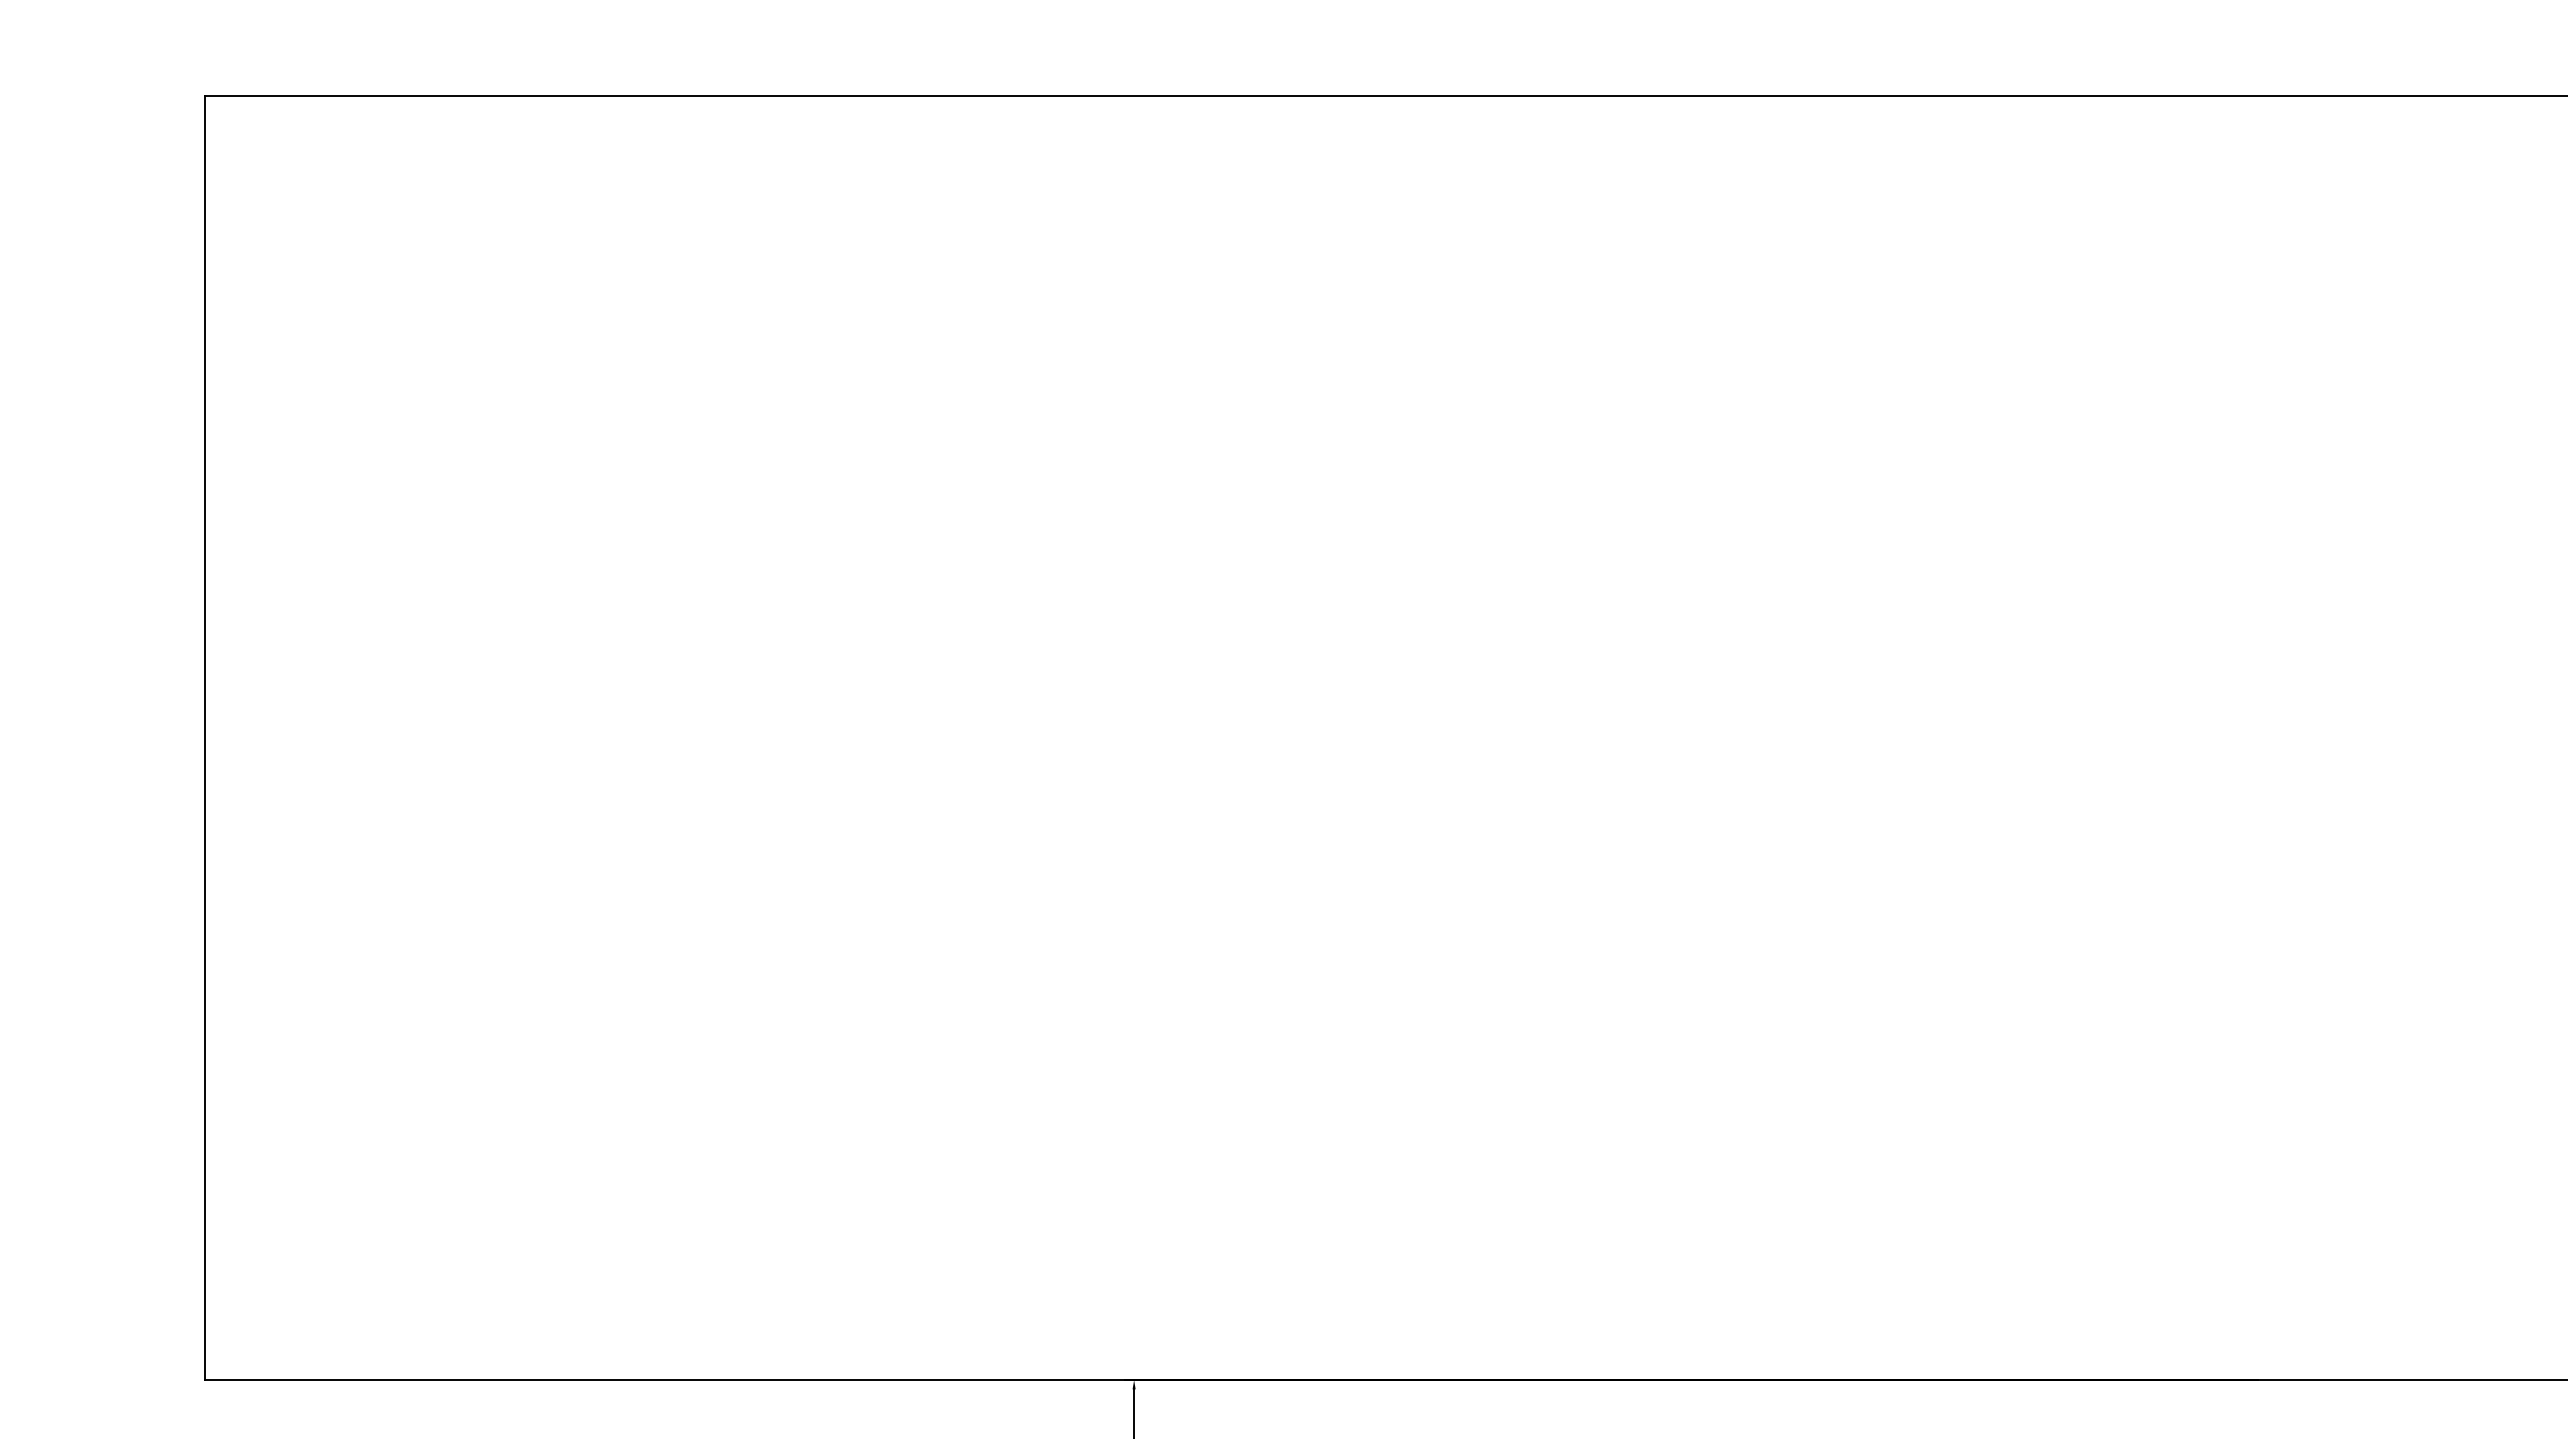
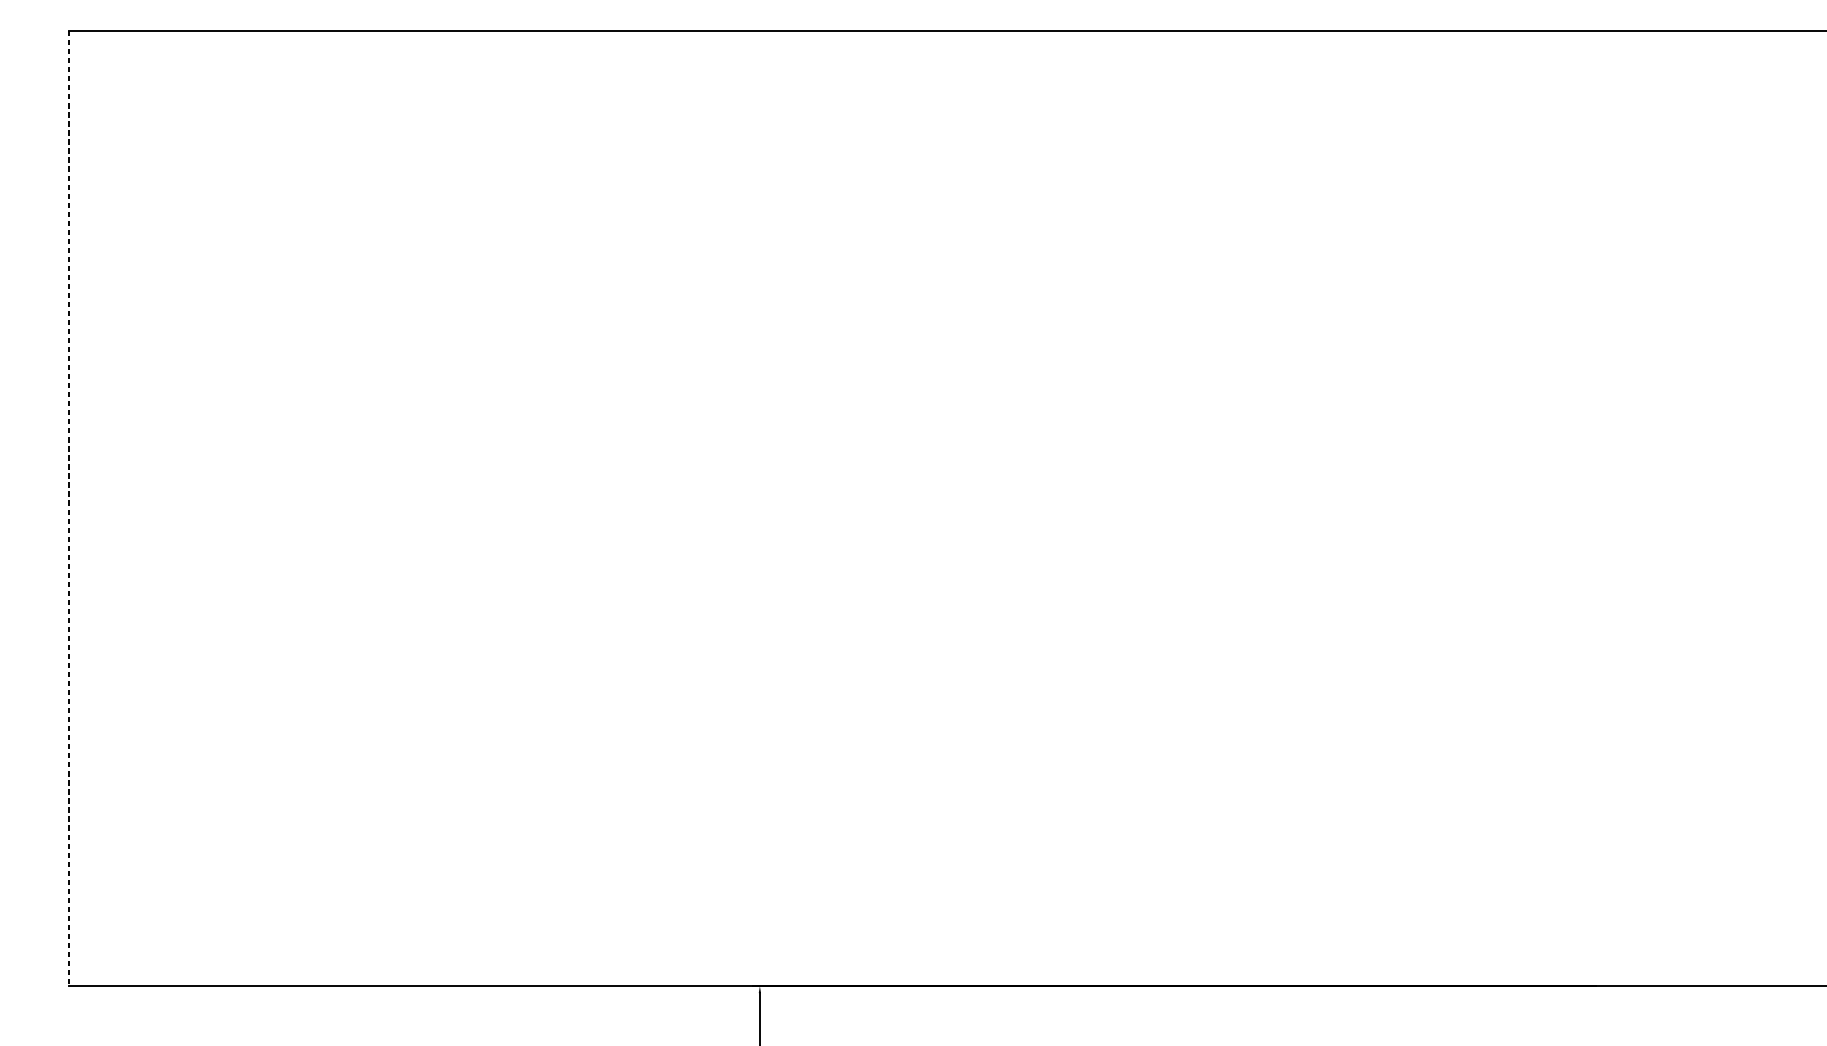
line: (205, 738) -> (69, 509), solid -> dashed

